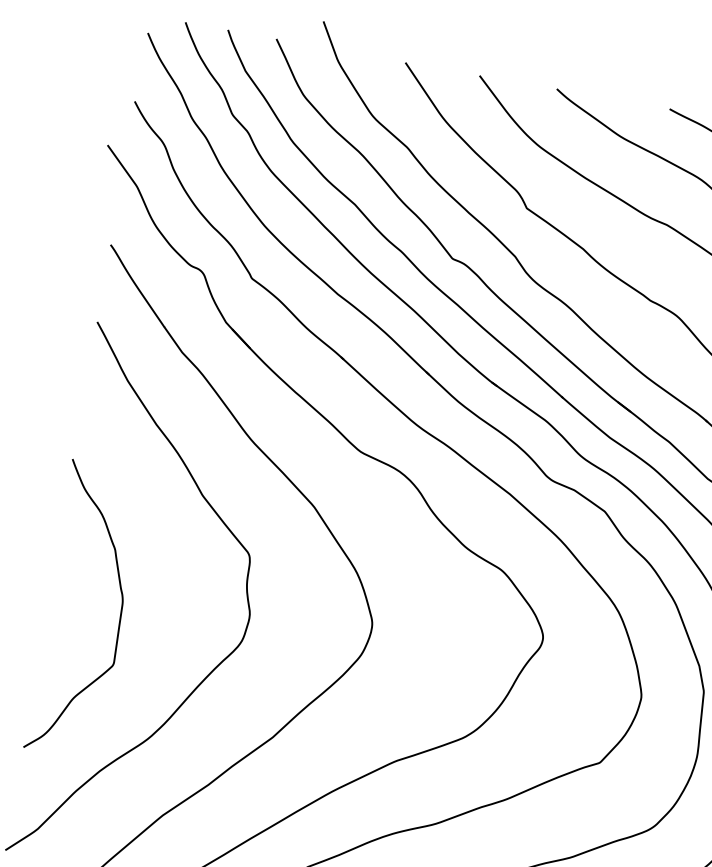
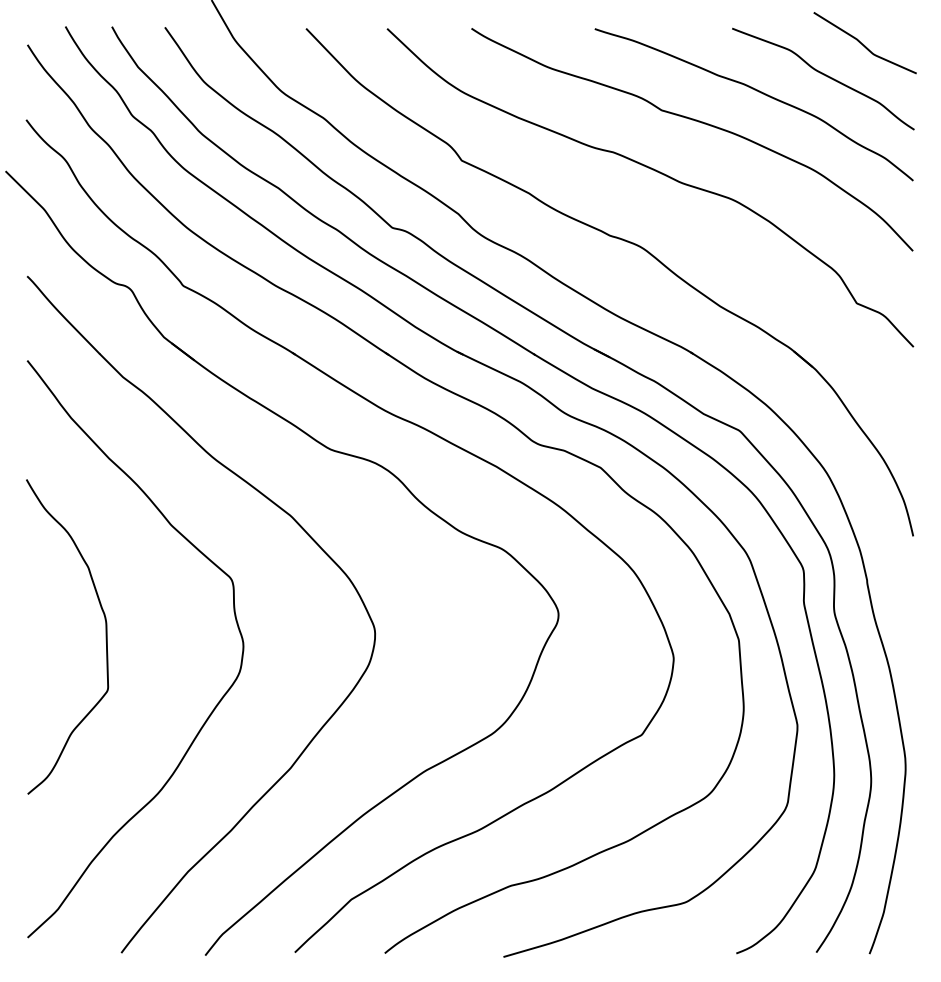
curve: (119, 615) -> (105, 636), moved

